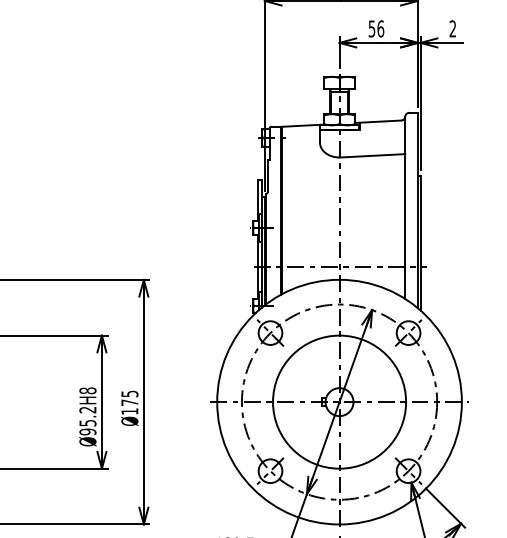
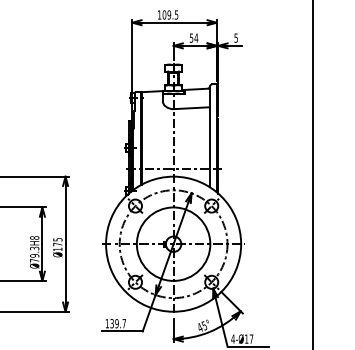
text: (381, 27) -> (196, 37), 56 -> 54
text: (451, 27) -> (235, 37), 2 -> 5
text: (87, 420) -> (34, 254), Ø95.2H8 -> Ø79.3H8

